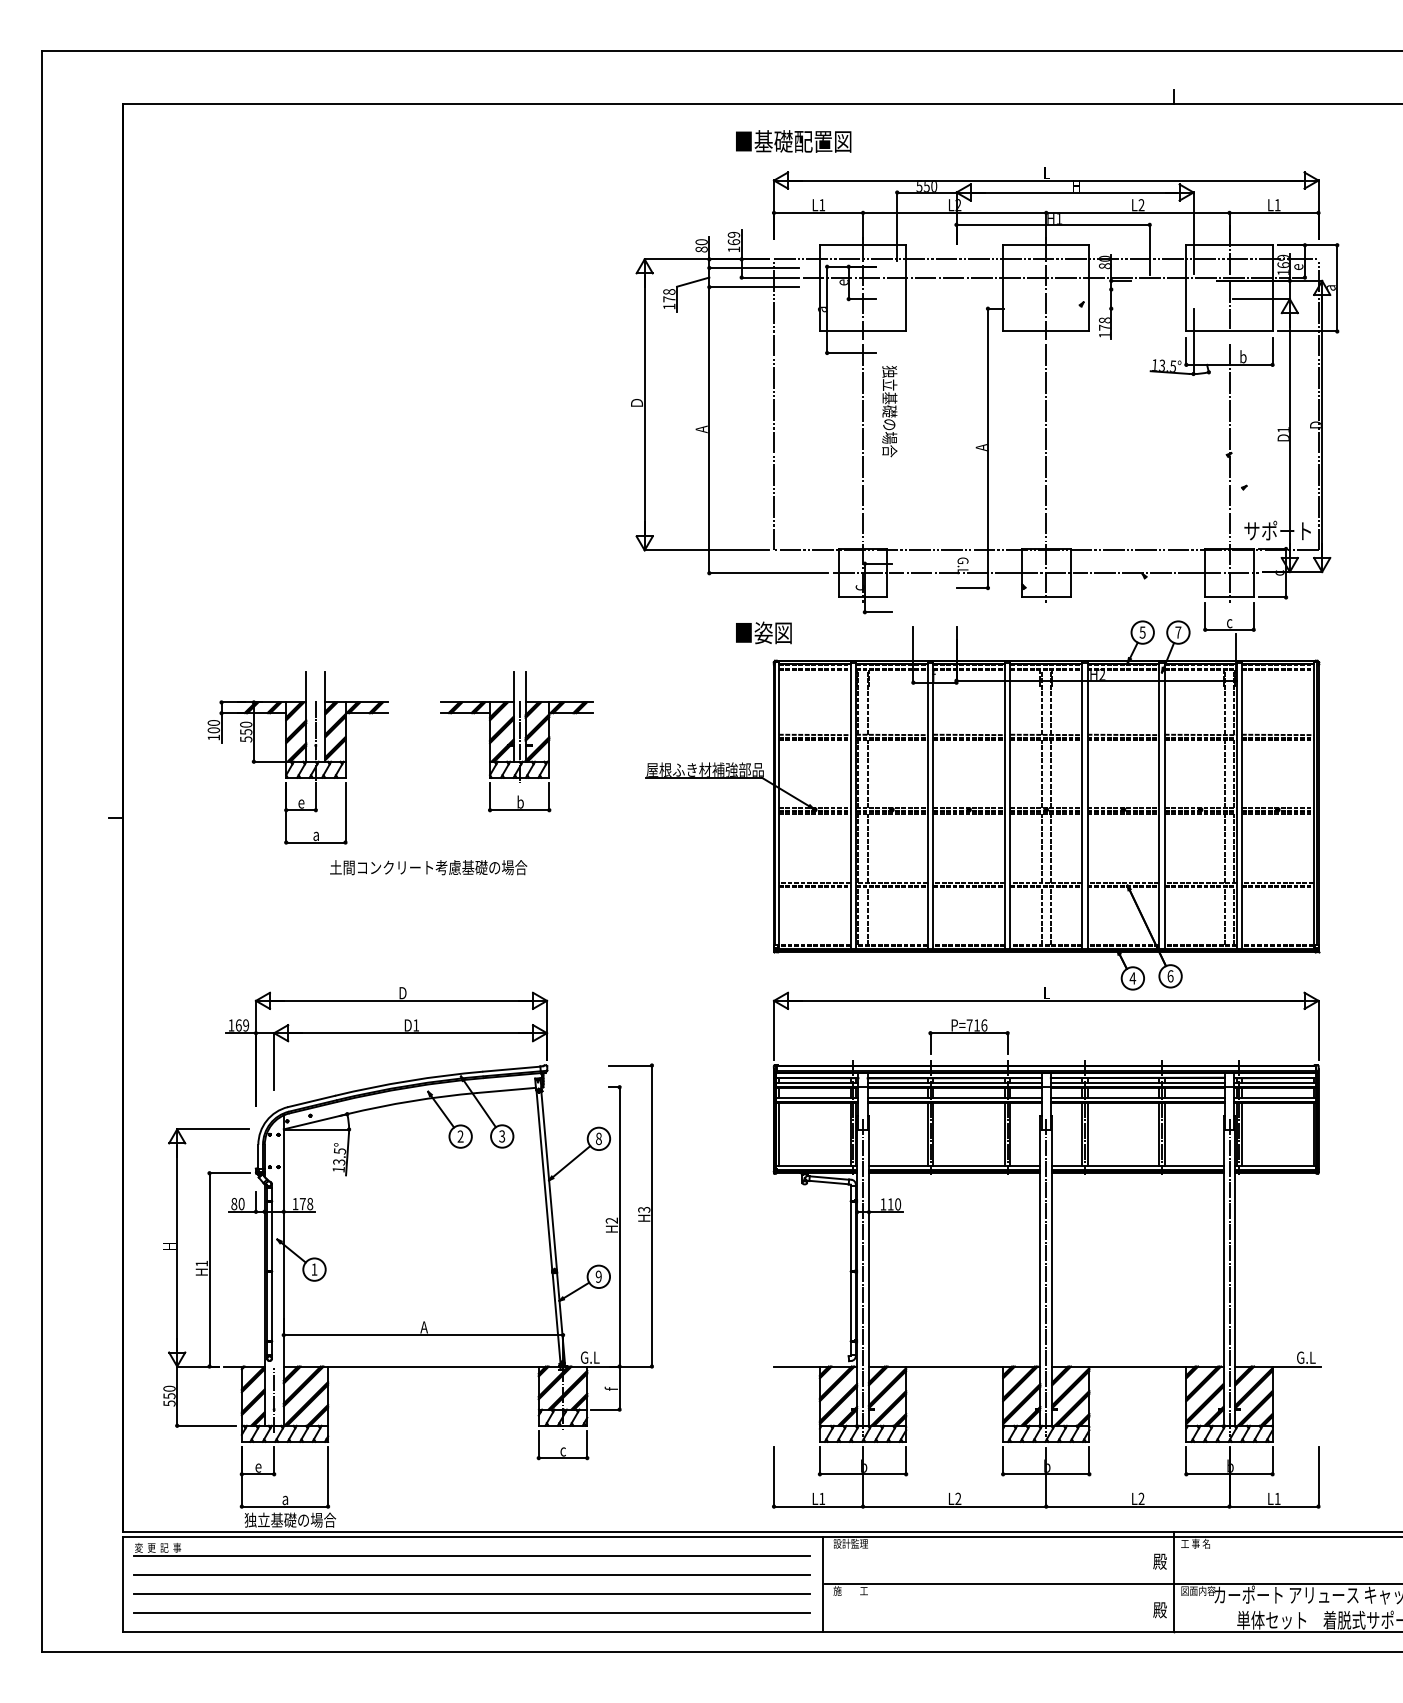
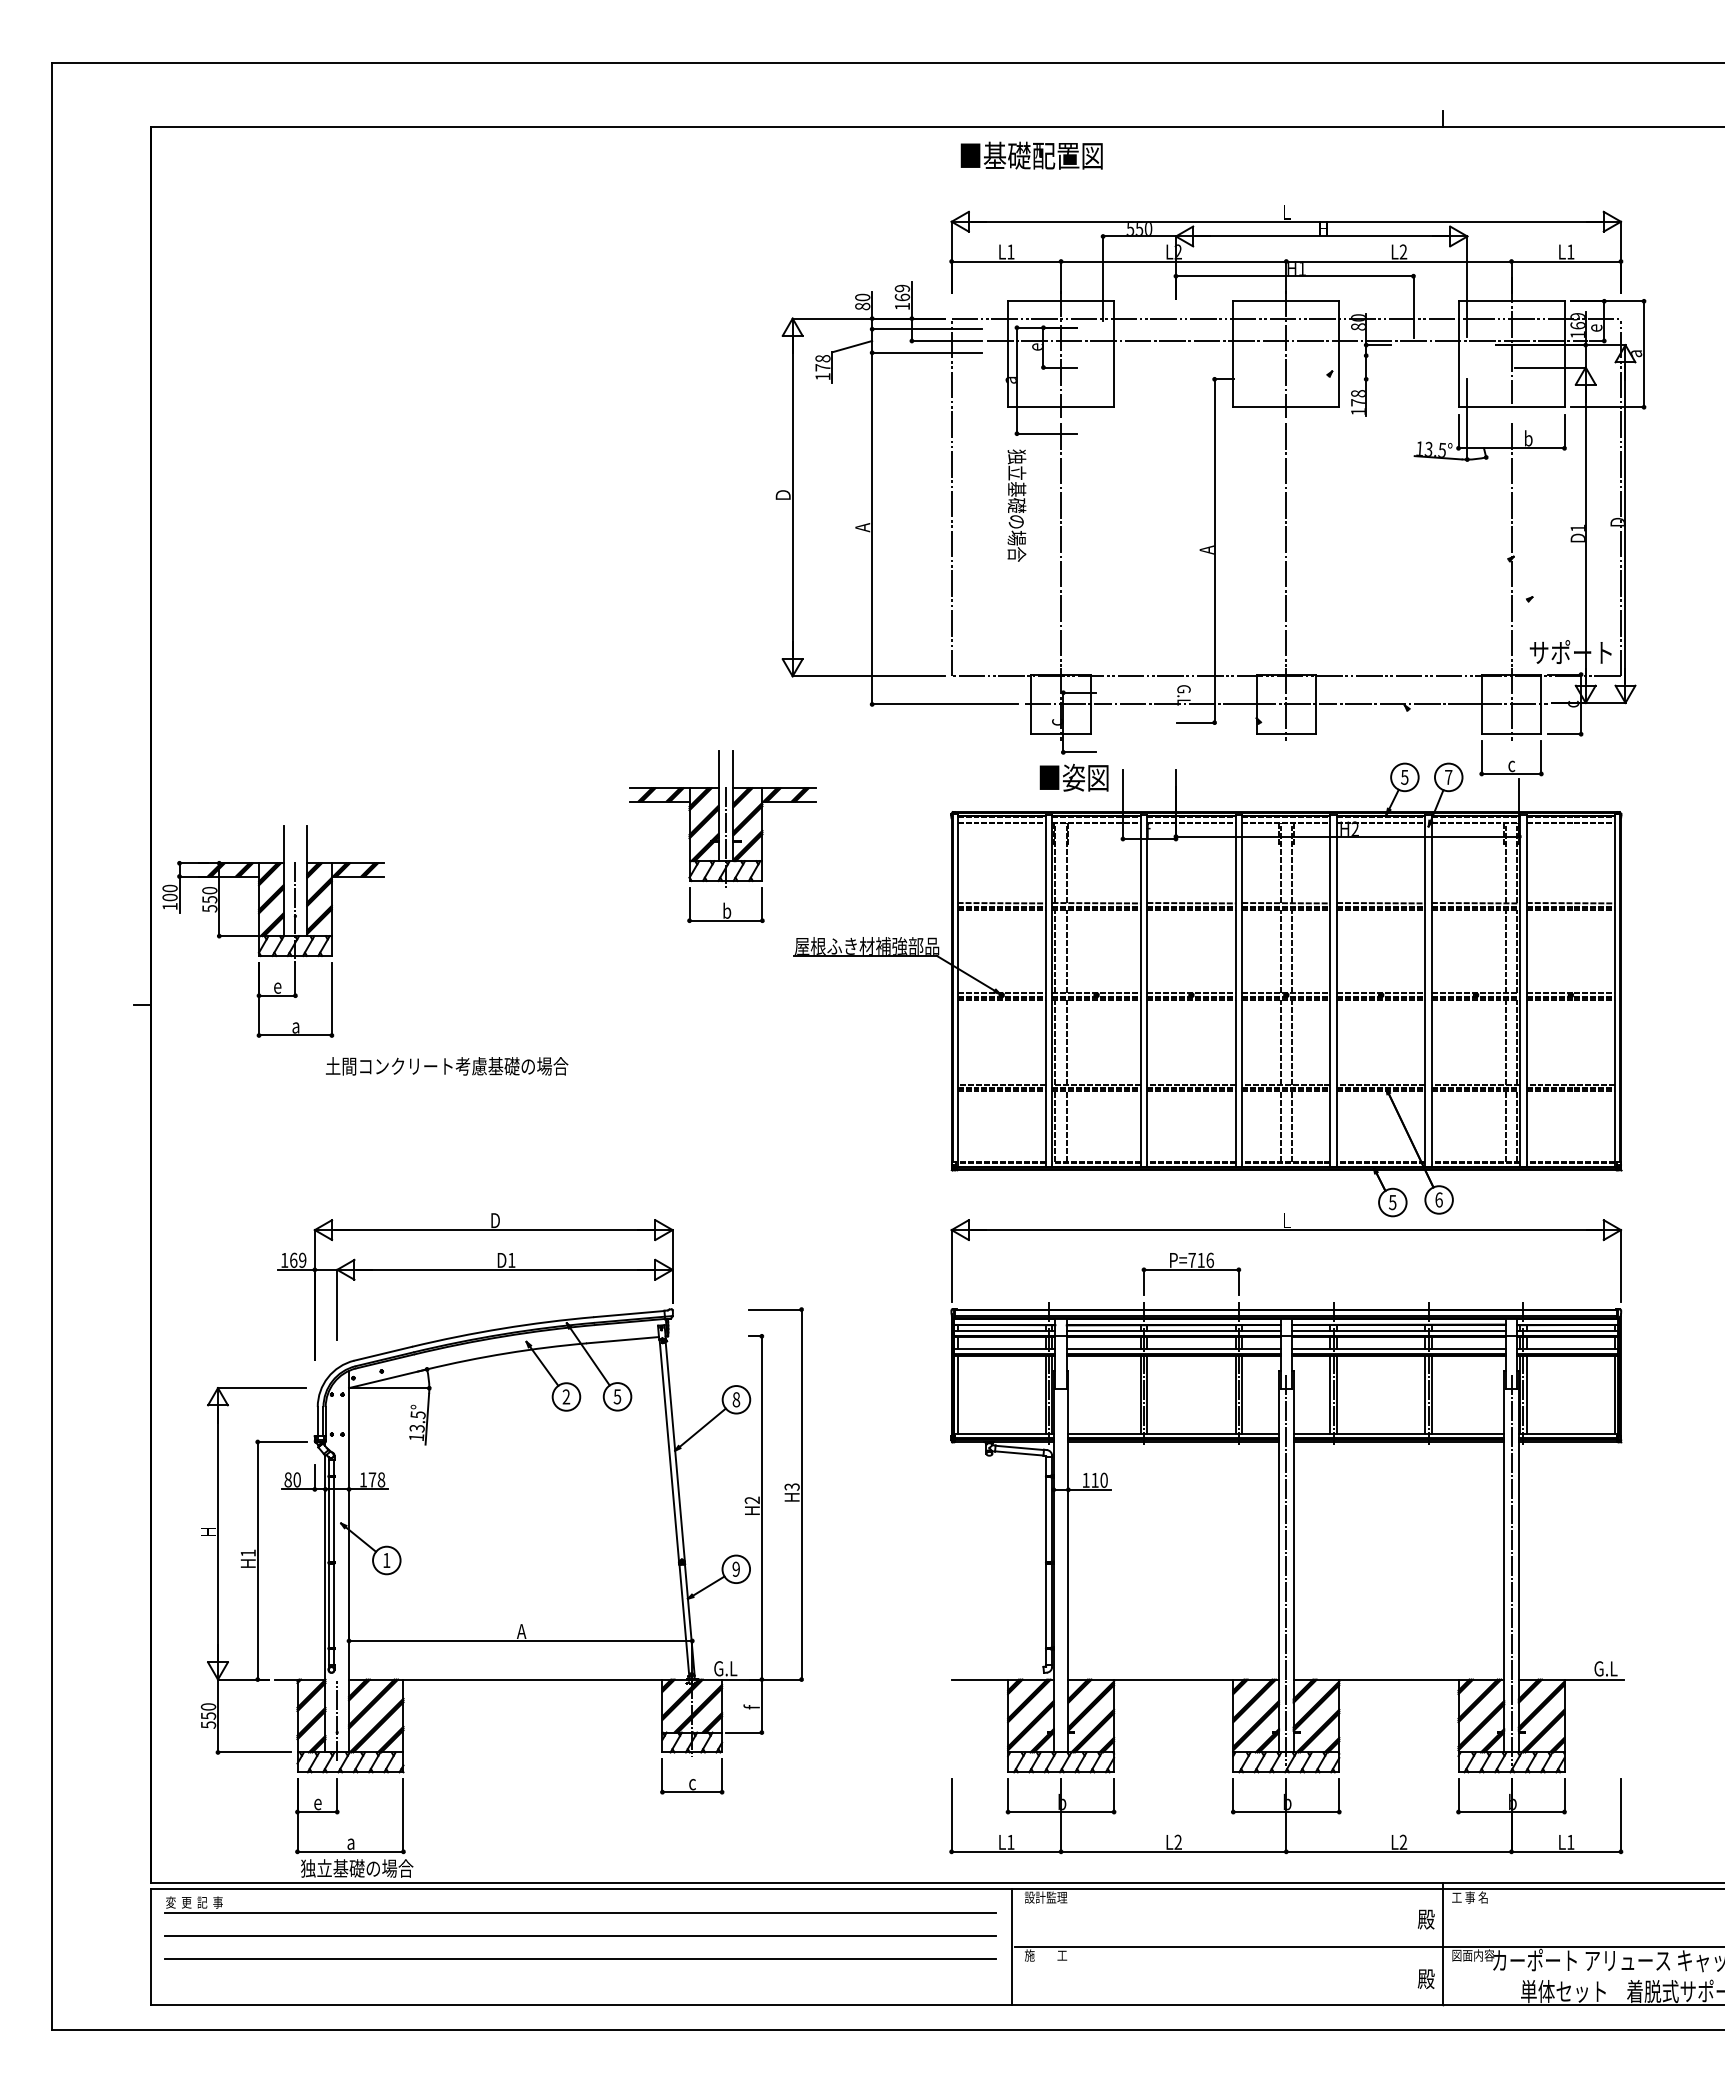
text: (793, 141) -> (1031, 155), moved
text: (889, 411) -> (1016, 505), moved
text: (763, 632) -> (1073, 777), moved
part: (516, 741) -> (722, 836), moved
part: (298, 757) -> (273, 931), moved
text: (428, 867) -> (447, 1066), moved
text: (1132, 978) -> (1392, 1202), 4 -> 5
text: (502, 1136) -> (617, 1396), 3 -> 5
line: (863, 1277) -> (1061, 1570), removed
line: (472, 1612) -> (580, 1982), removed

